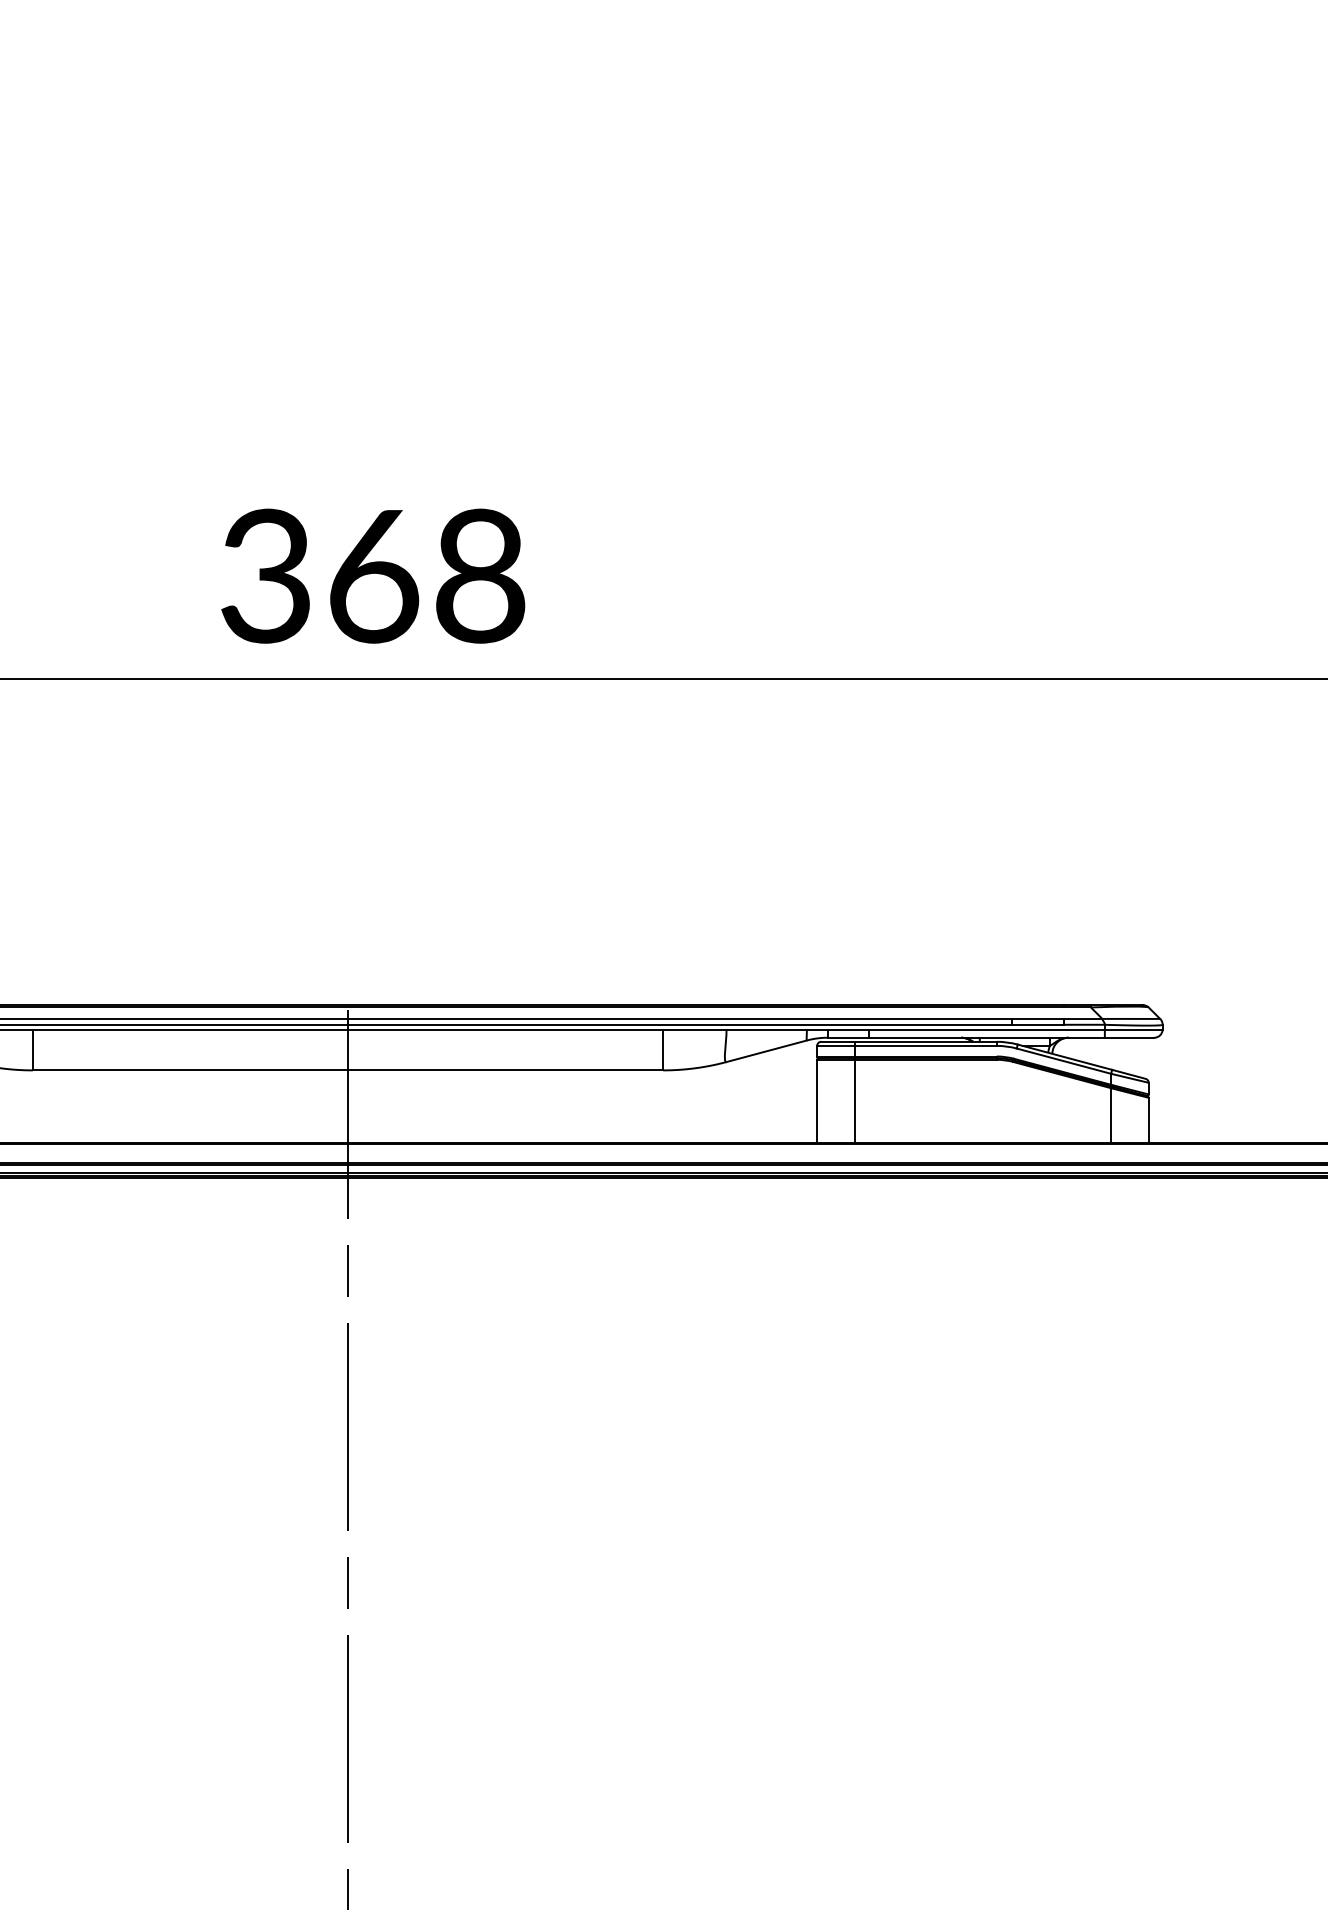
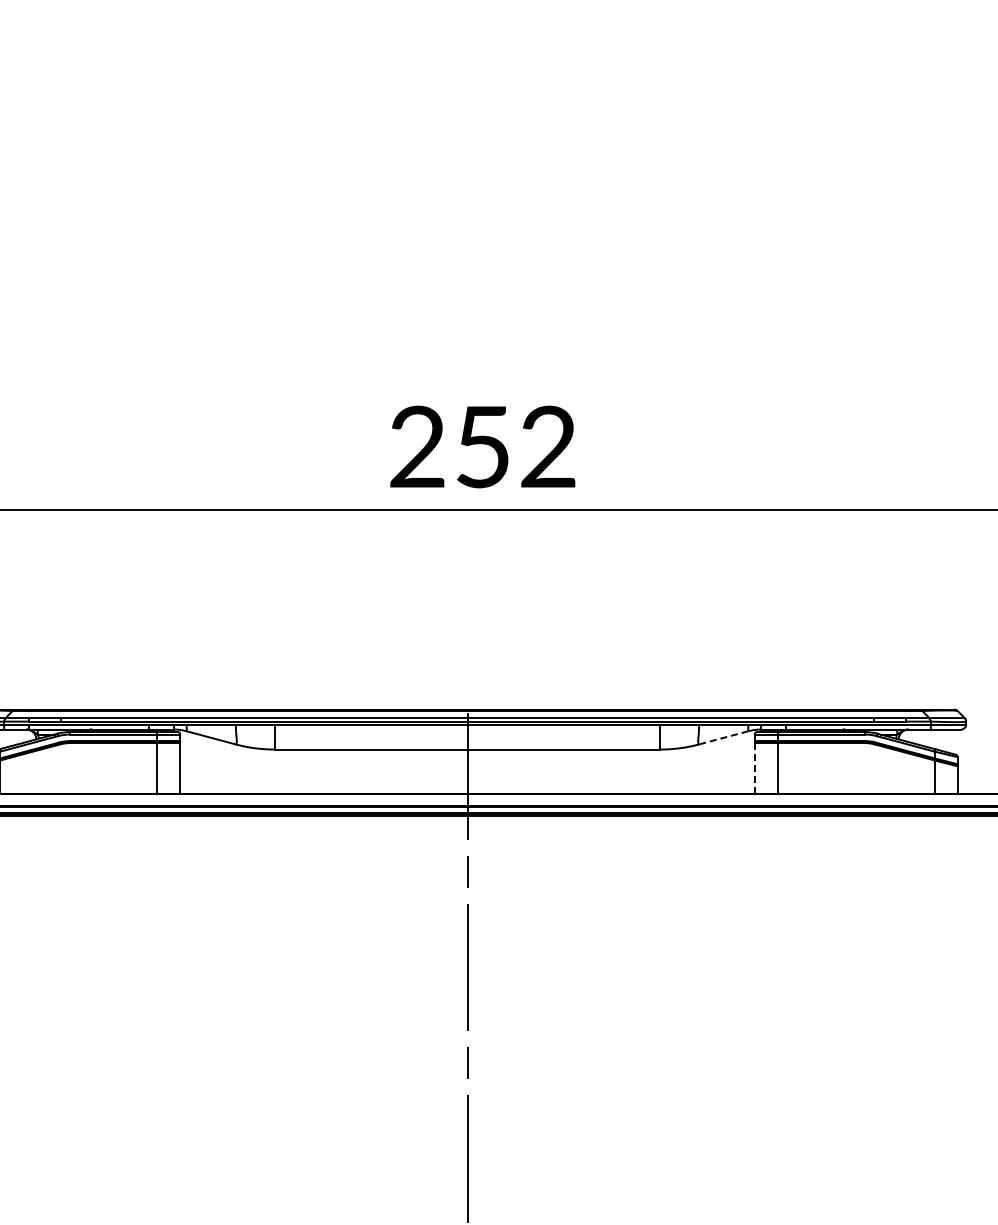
text: (372, 575) -> (482, 446), 368 -> 252
line: (766, 1050) -> (723, 737), solid -> dashed
line: (816, 1101) -> (754, 768), solid -> dashed

